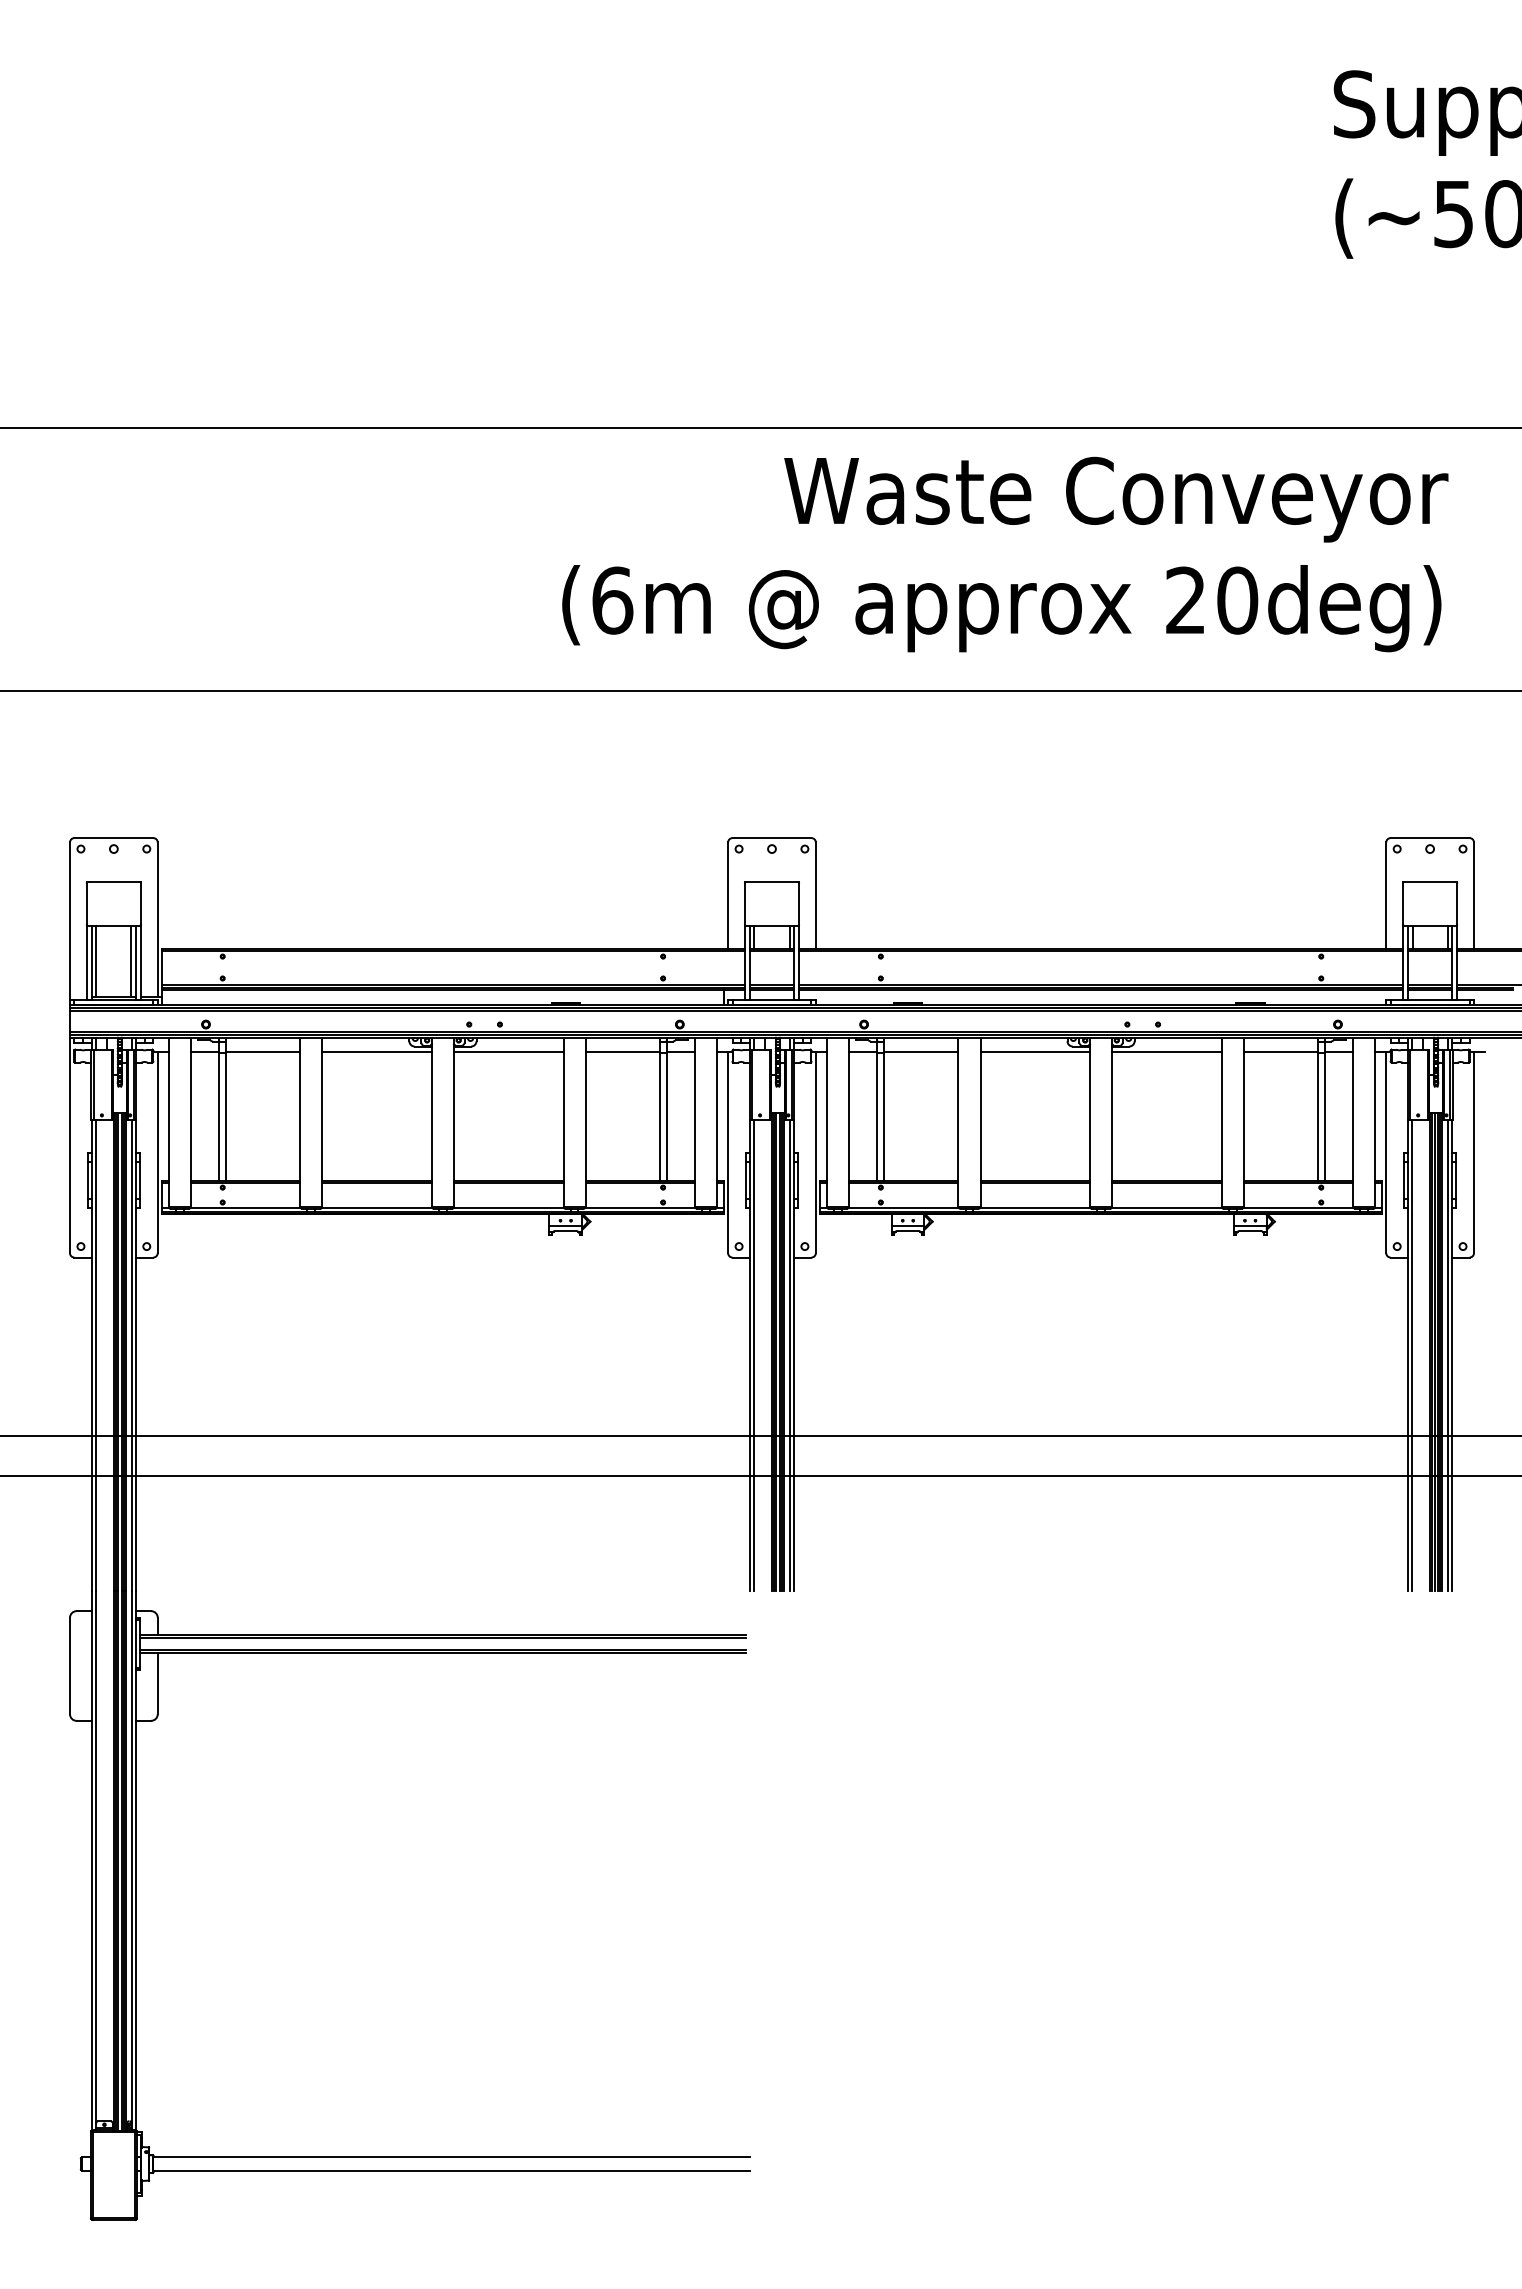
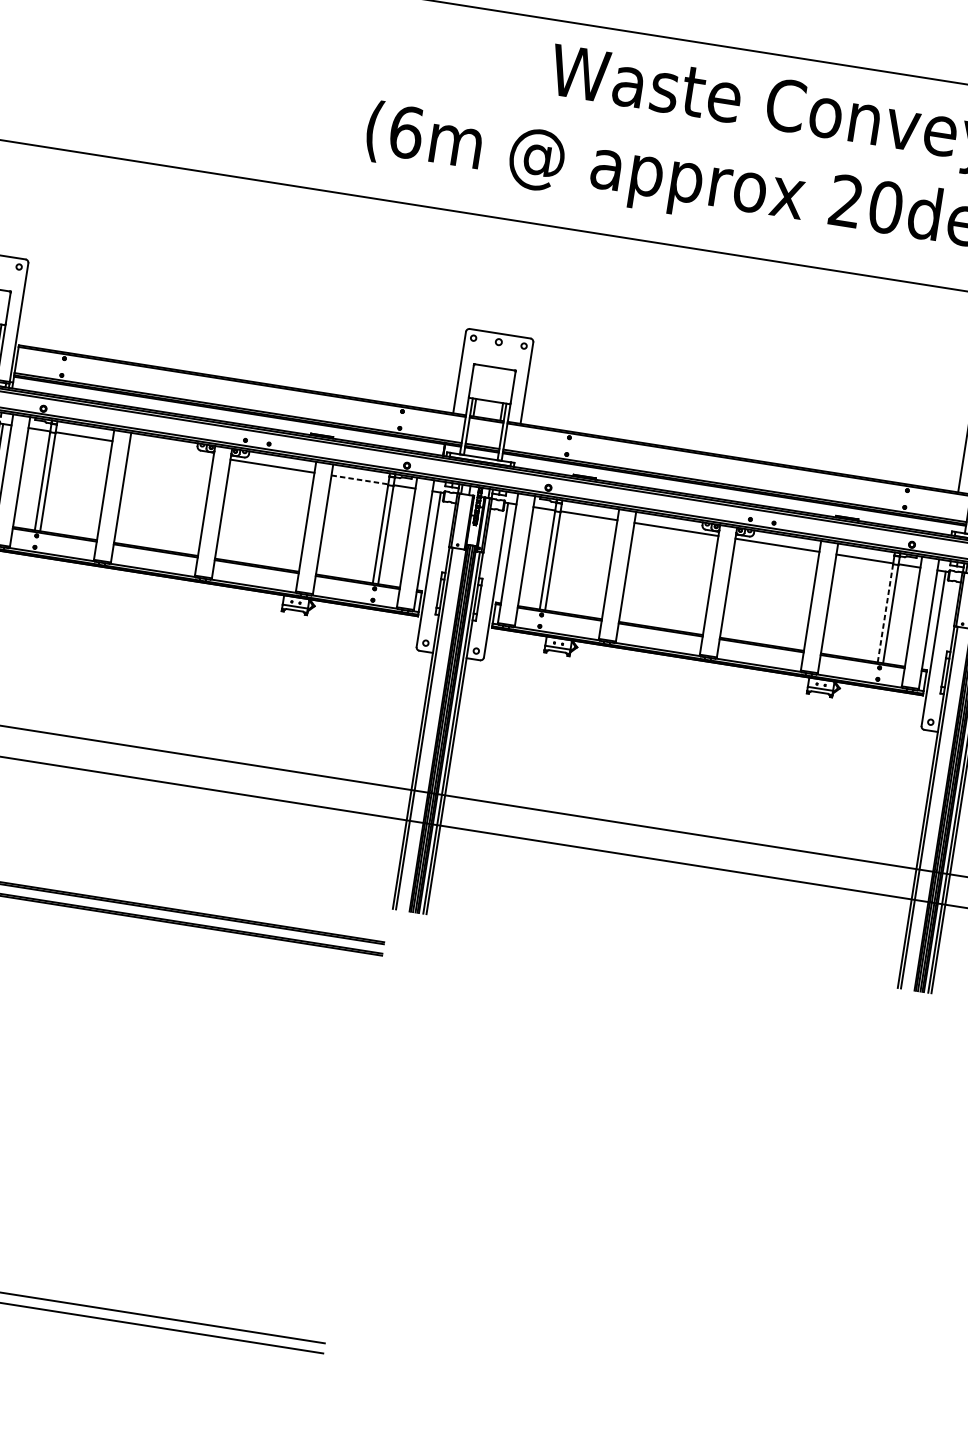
line: (376, 1051) -> (171, 449), removed
line: (623, 1051) -> (360, 479), solid -> dashed
line: (1317, 1117) -> (885, 613), solid -> dashed

